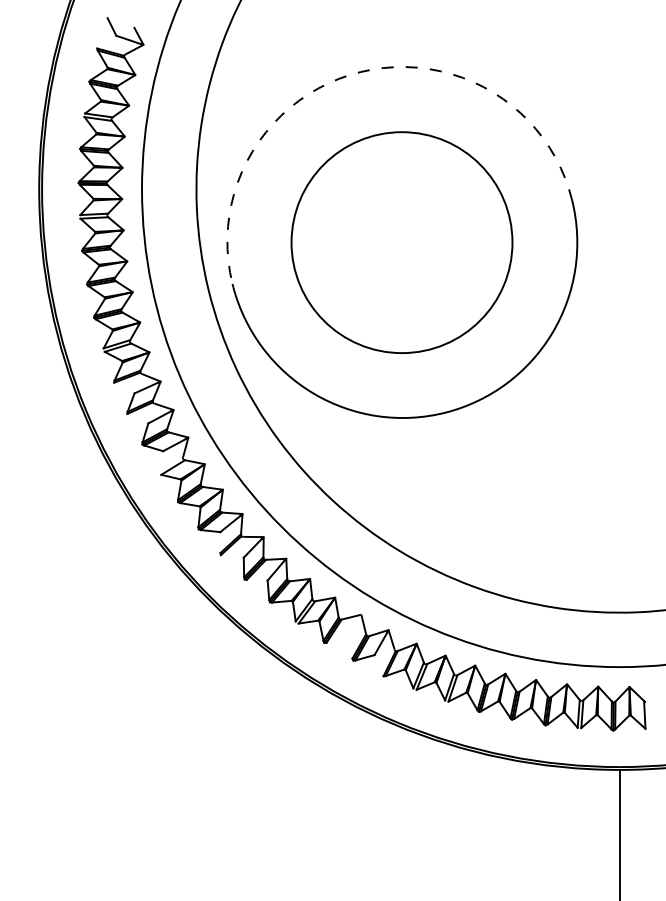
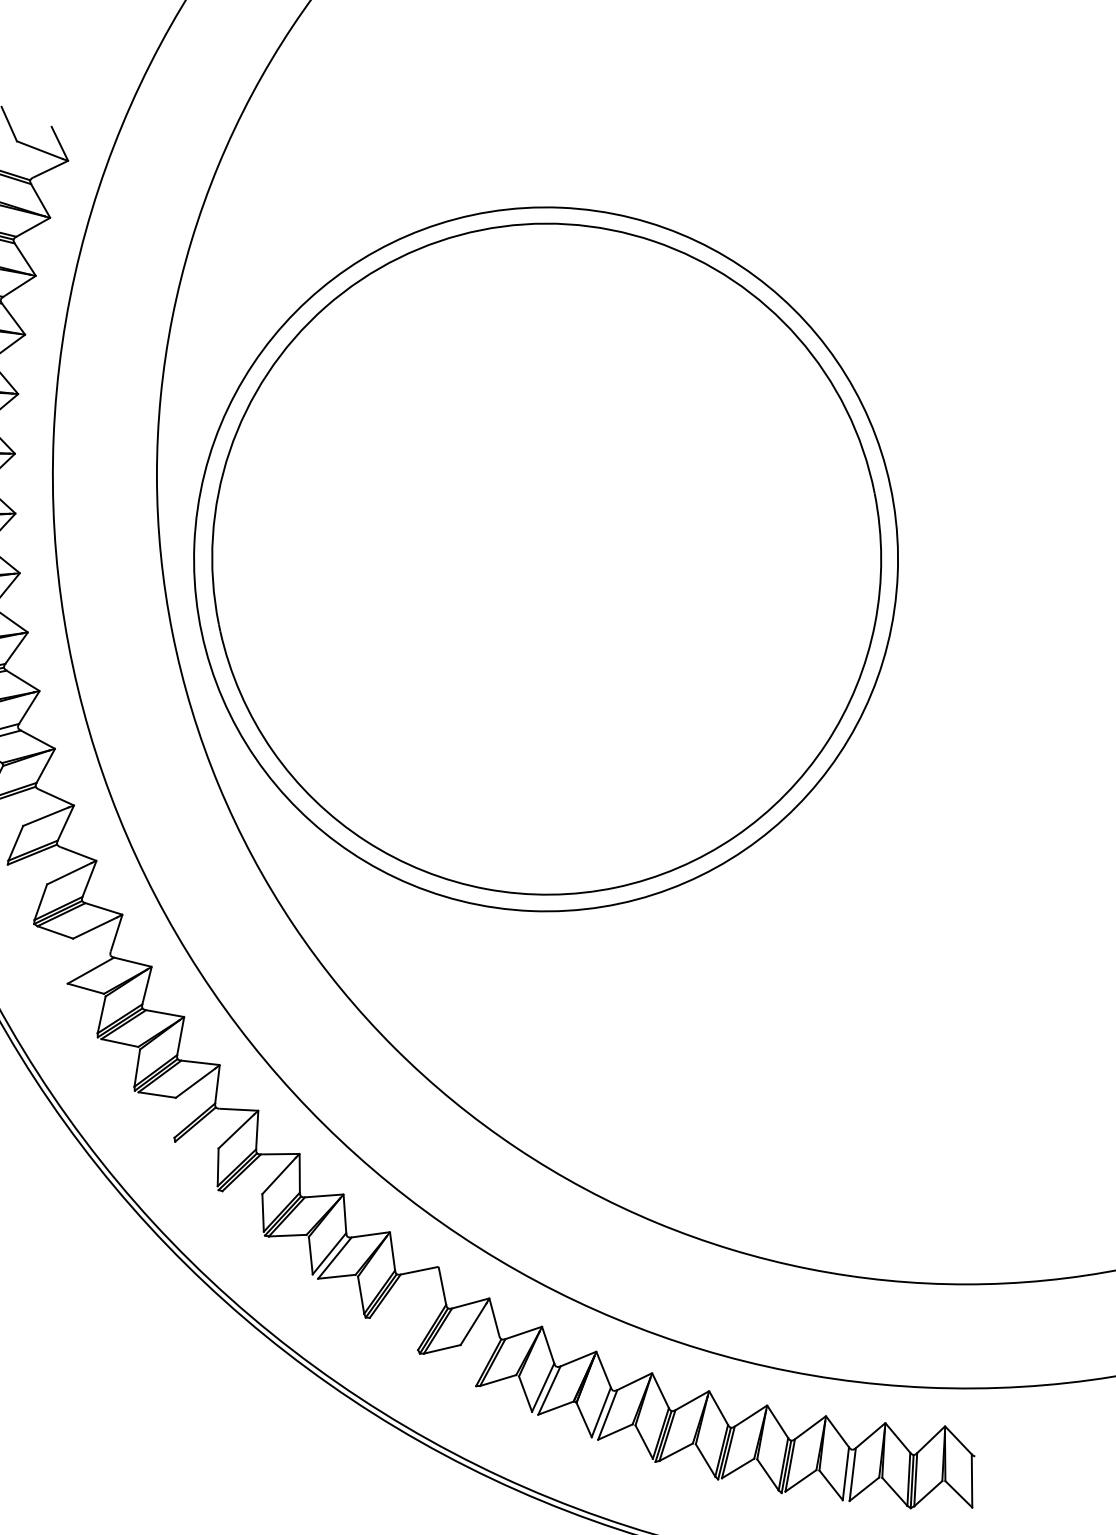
arc: (360, 72) -> (480, 231), dashed -> solid
circle: (401, 242) -> (545, 559), size x1.67

